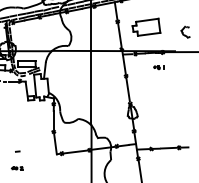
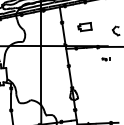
part: (146, 26) -> (85, 26), size x0.6
part: (158, 67) -> (105, 59), moved

